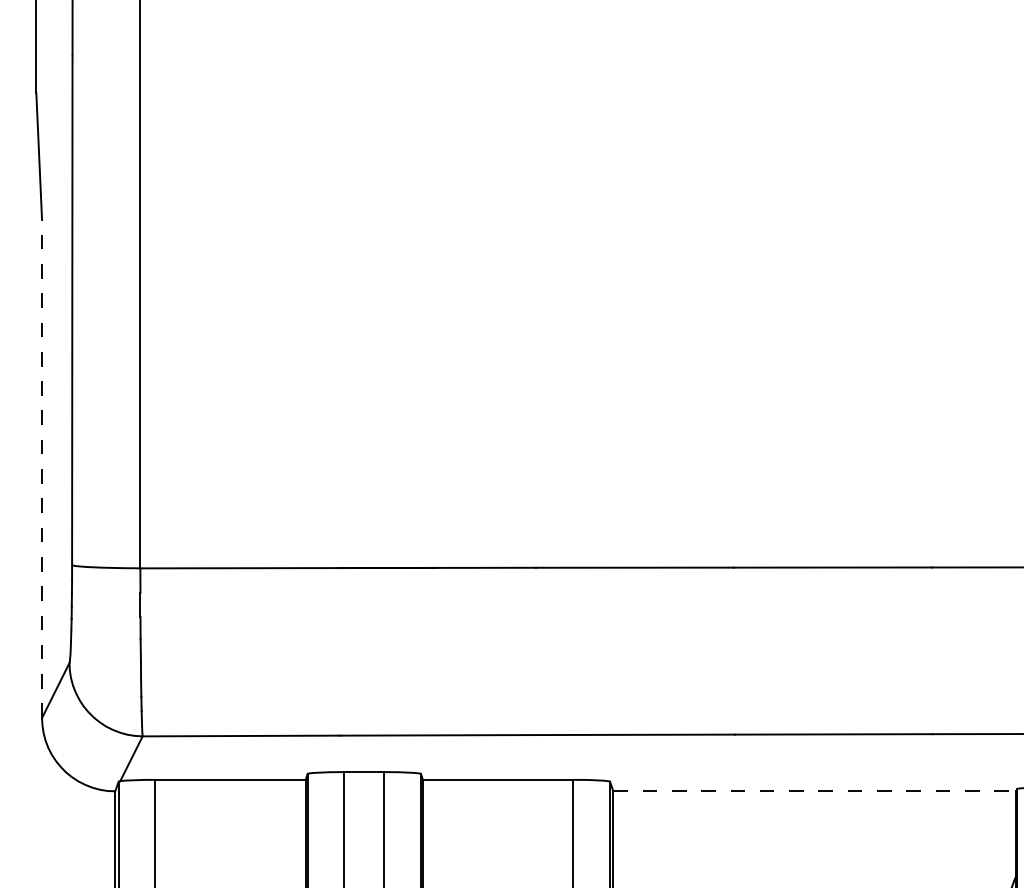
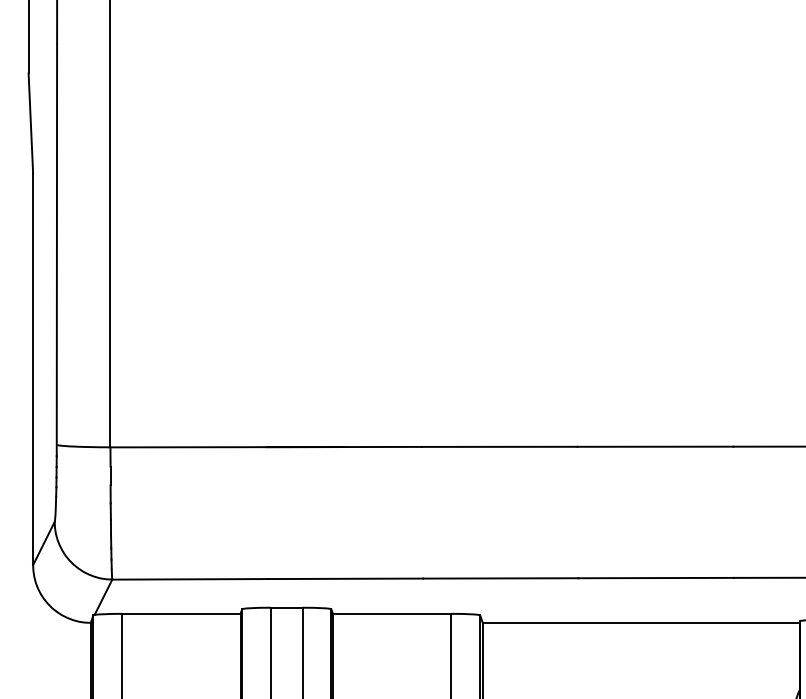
line: (42, 469) -> (33, 369), dashed -> solid
line: (815, 790) -> (641, 622), dashed -> solid

